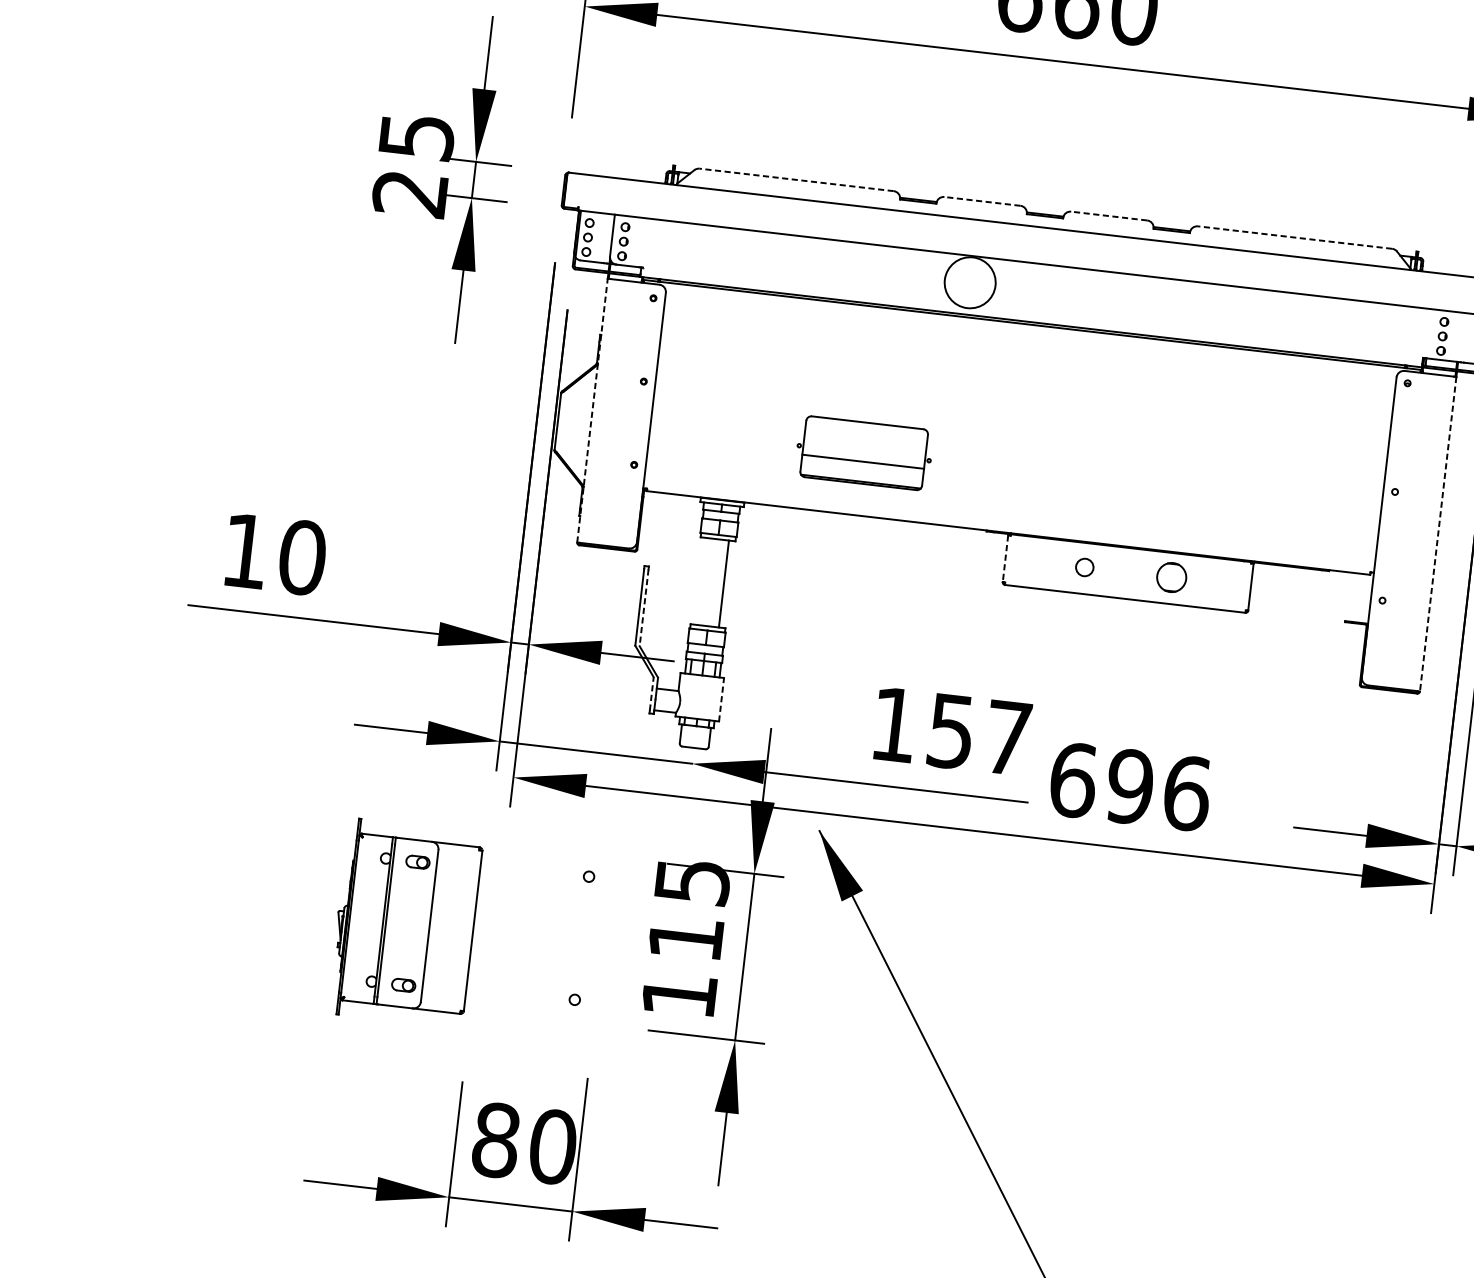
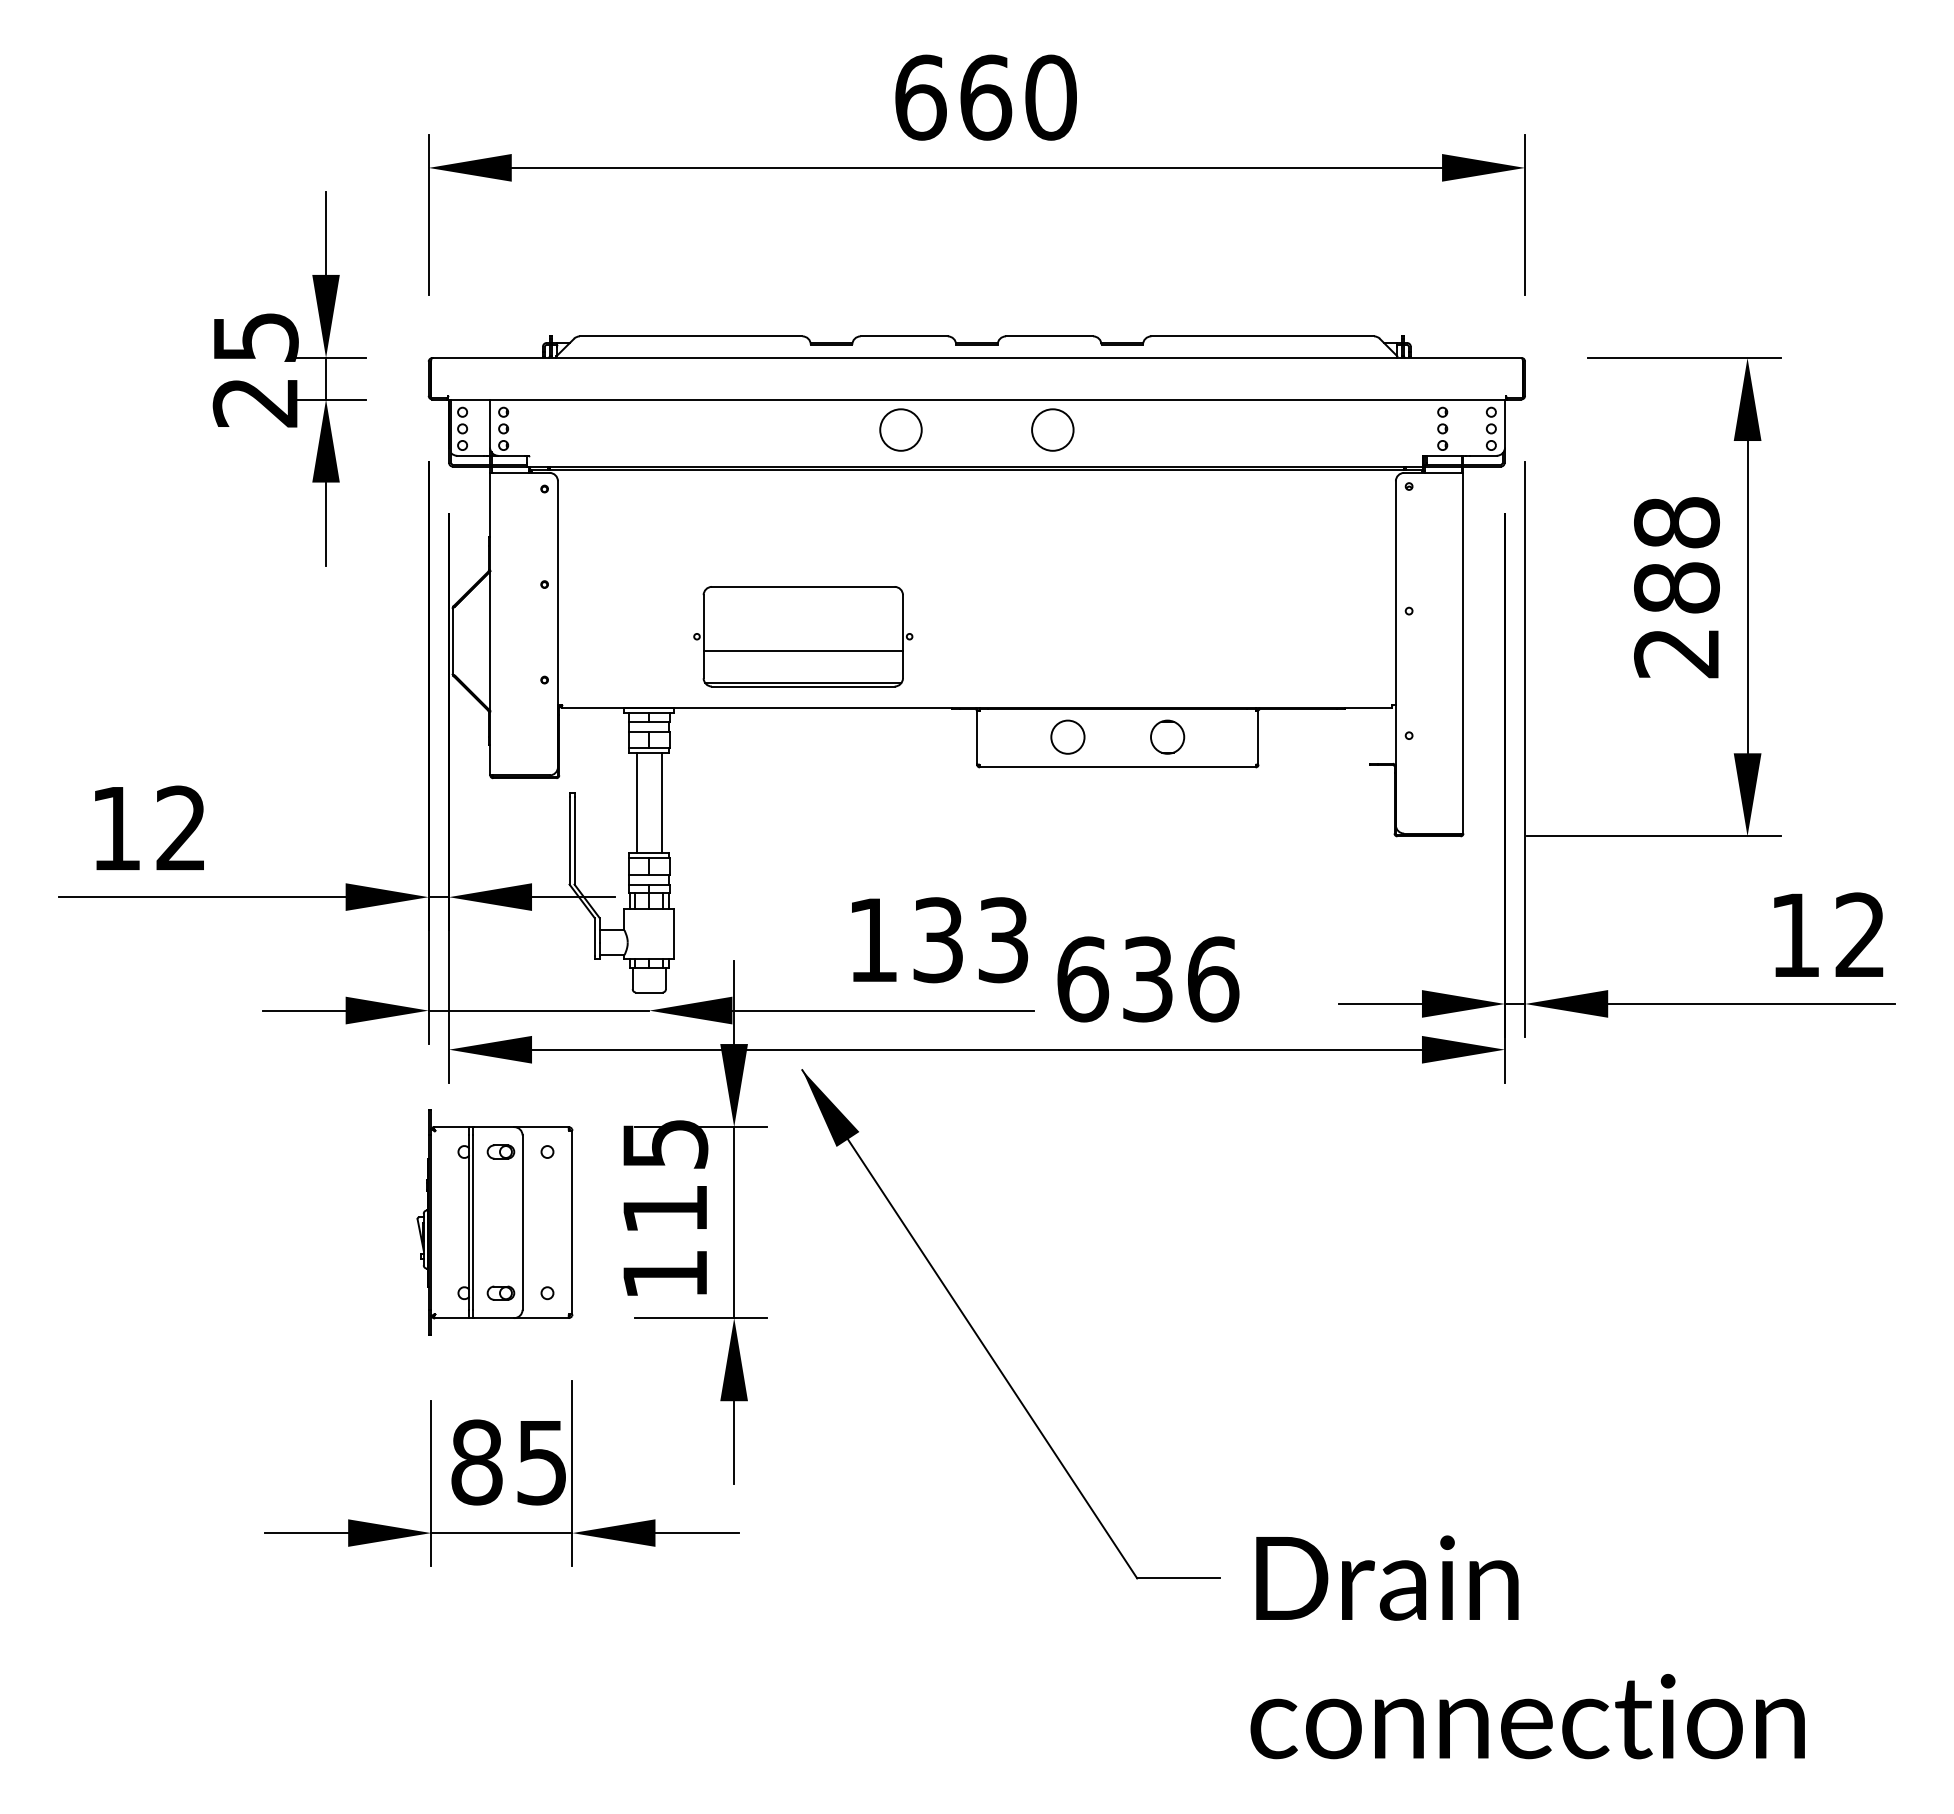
line: (796, 179) -> (690, 336), dashed -> solid
line: (982, 201) -> (904, 336), dashed -> solid
line: (1109, 216) -> (1049, 336), dashed -> solid
line: (1294, 237) -> (1262, 336), dashed -> solid
circle: (969, 282) -> (900, 429), size x0.71
circle: (1102, 297) -> (1052, 429), added
line: (592, 410) -> (490, 623), dashed -> solid
part: (864, 452) -> (803, 636), size x1.43
line: (1438, 534) -> (1463, 653), dashed -> solid
text: (302, 557) -> (181, 828), 10 -> 12
line: (1005, 558) -> (977, 737), dashed -> solid
circle: (1084, 566) -> (1067, 736), size x1.67
line: (701, 581) -> (636, 803), added
line: (643, 608) -> (574, 841), dashed -> solid
line: (651, 693) -> (594, 936), dashed -> solid
line: (721, 699) -> (674, 934), dashed -> solid
text: (979, 734) -> (970, 940), 157 -> 133
text: (1129, 786) -> (1147, 979), 696 -> 636
part: (405, 923) -> (494, 1222), moved
text: (553, 1146) -> (542, 1462), 80 -> 85

